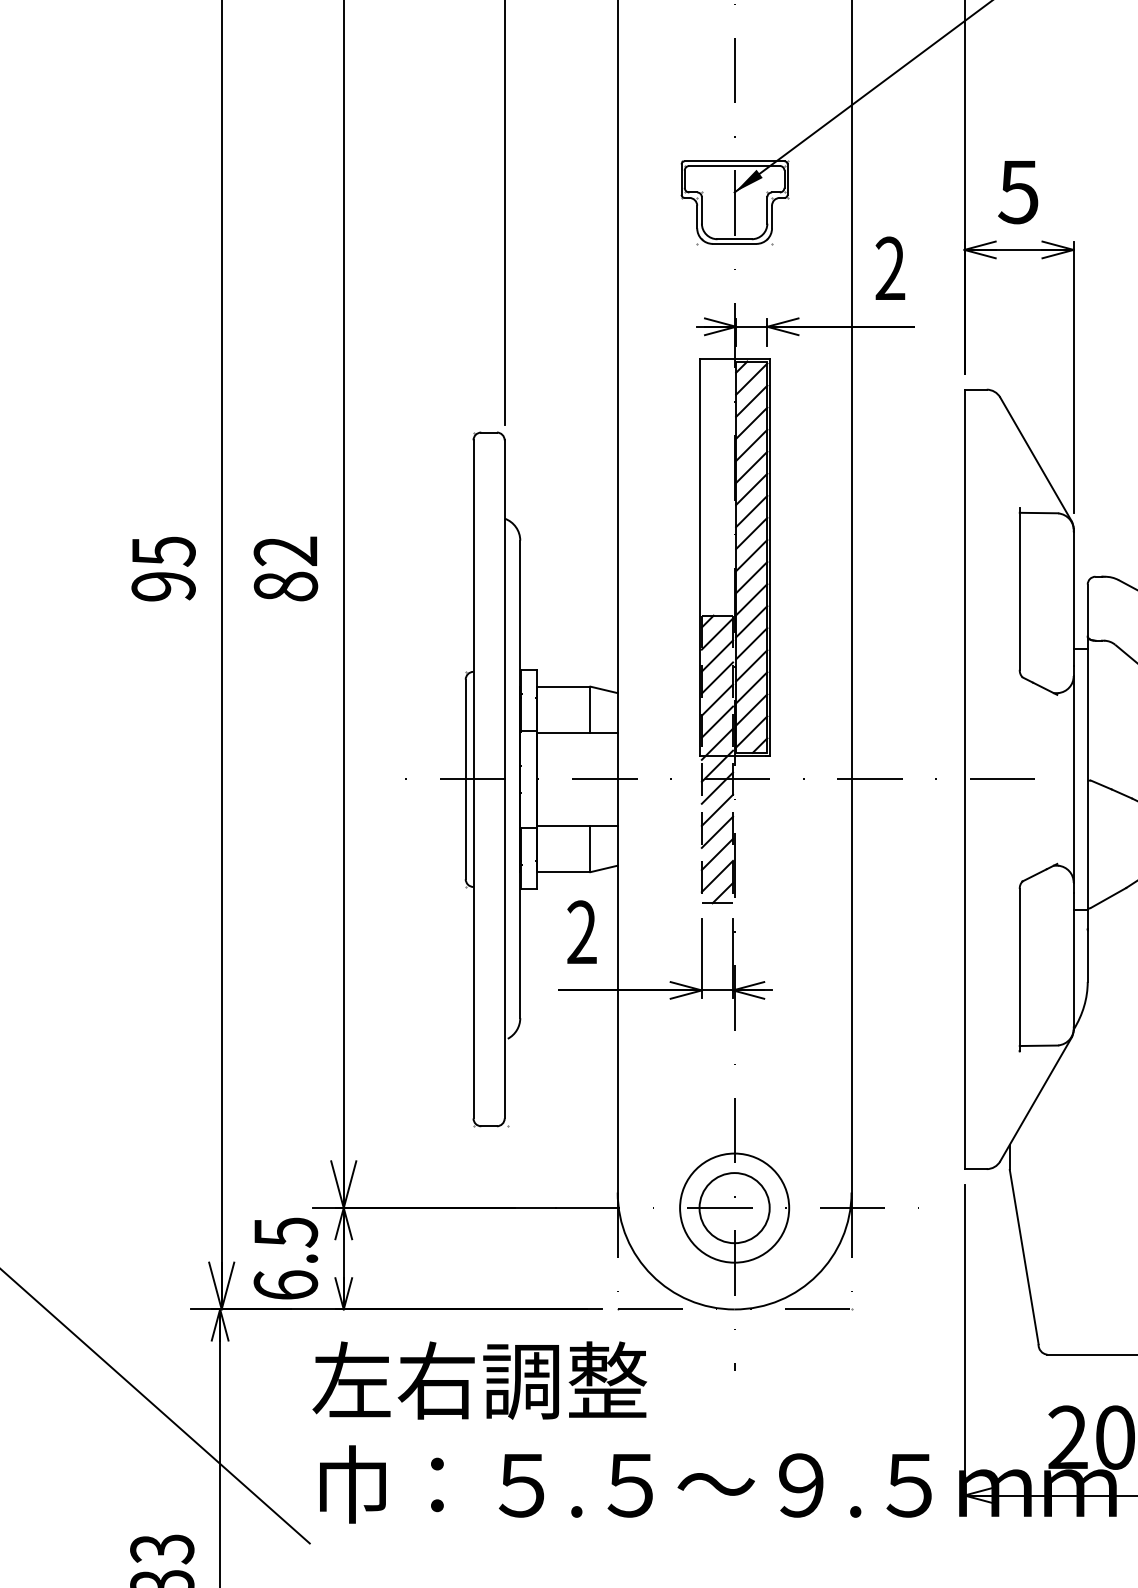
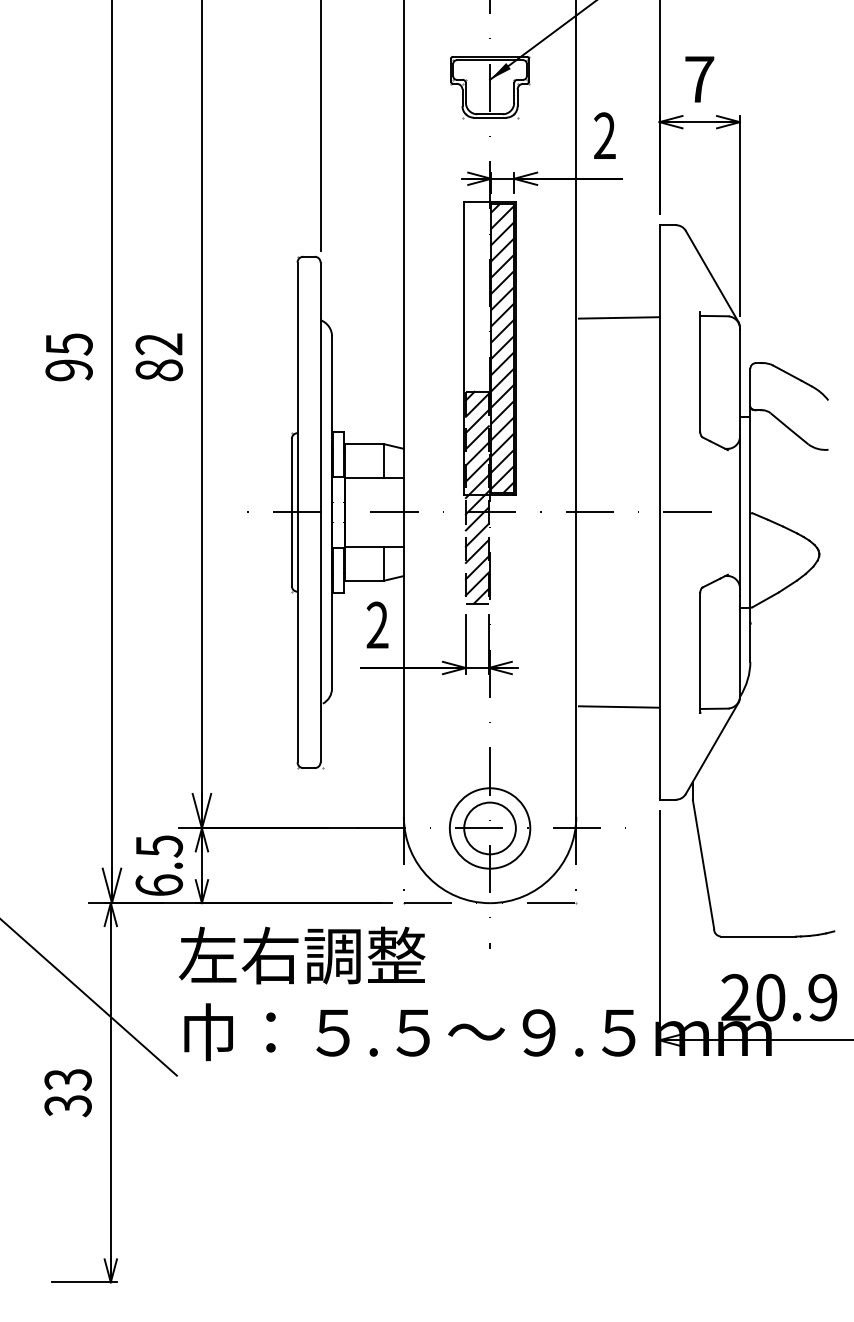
text: (1018, 192) -> (699, 79), 5 -> 7
line: (908, 514) -> (618, 317), added
line: (908, 1042) -> (618, 706), added

